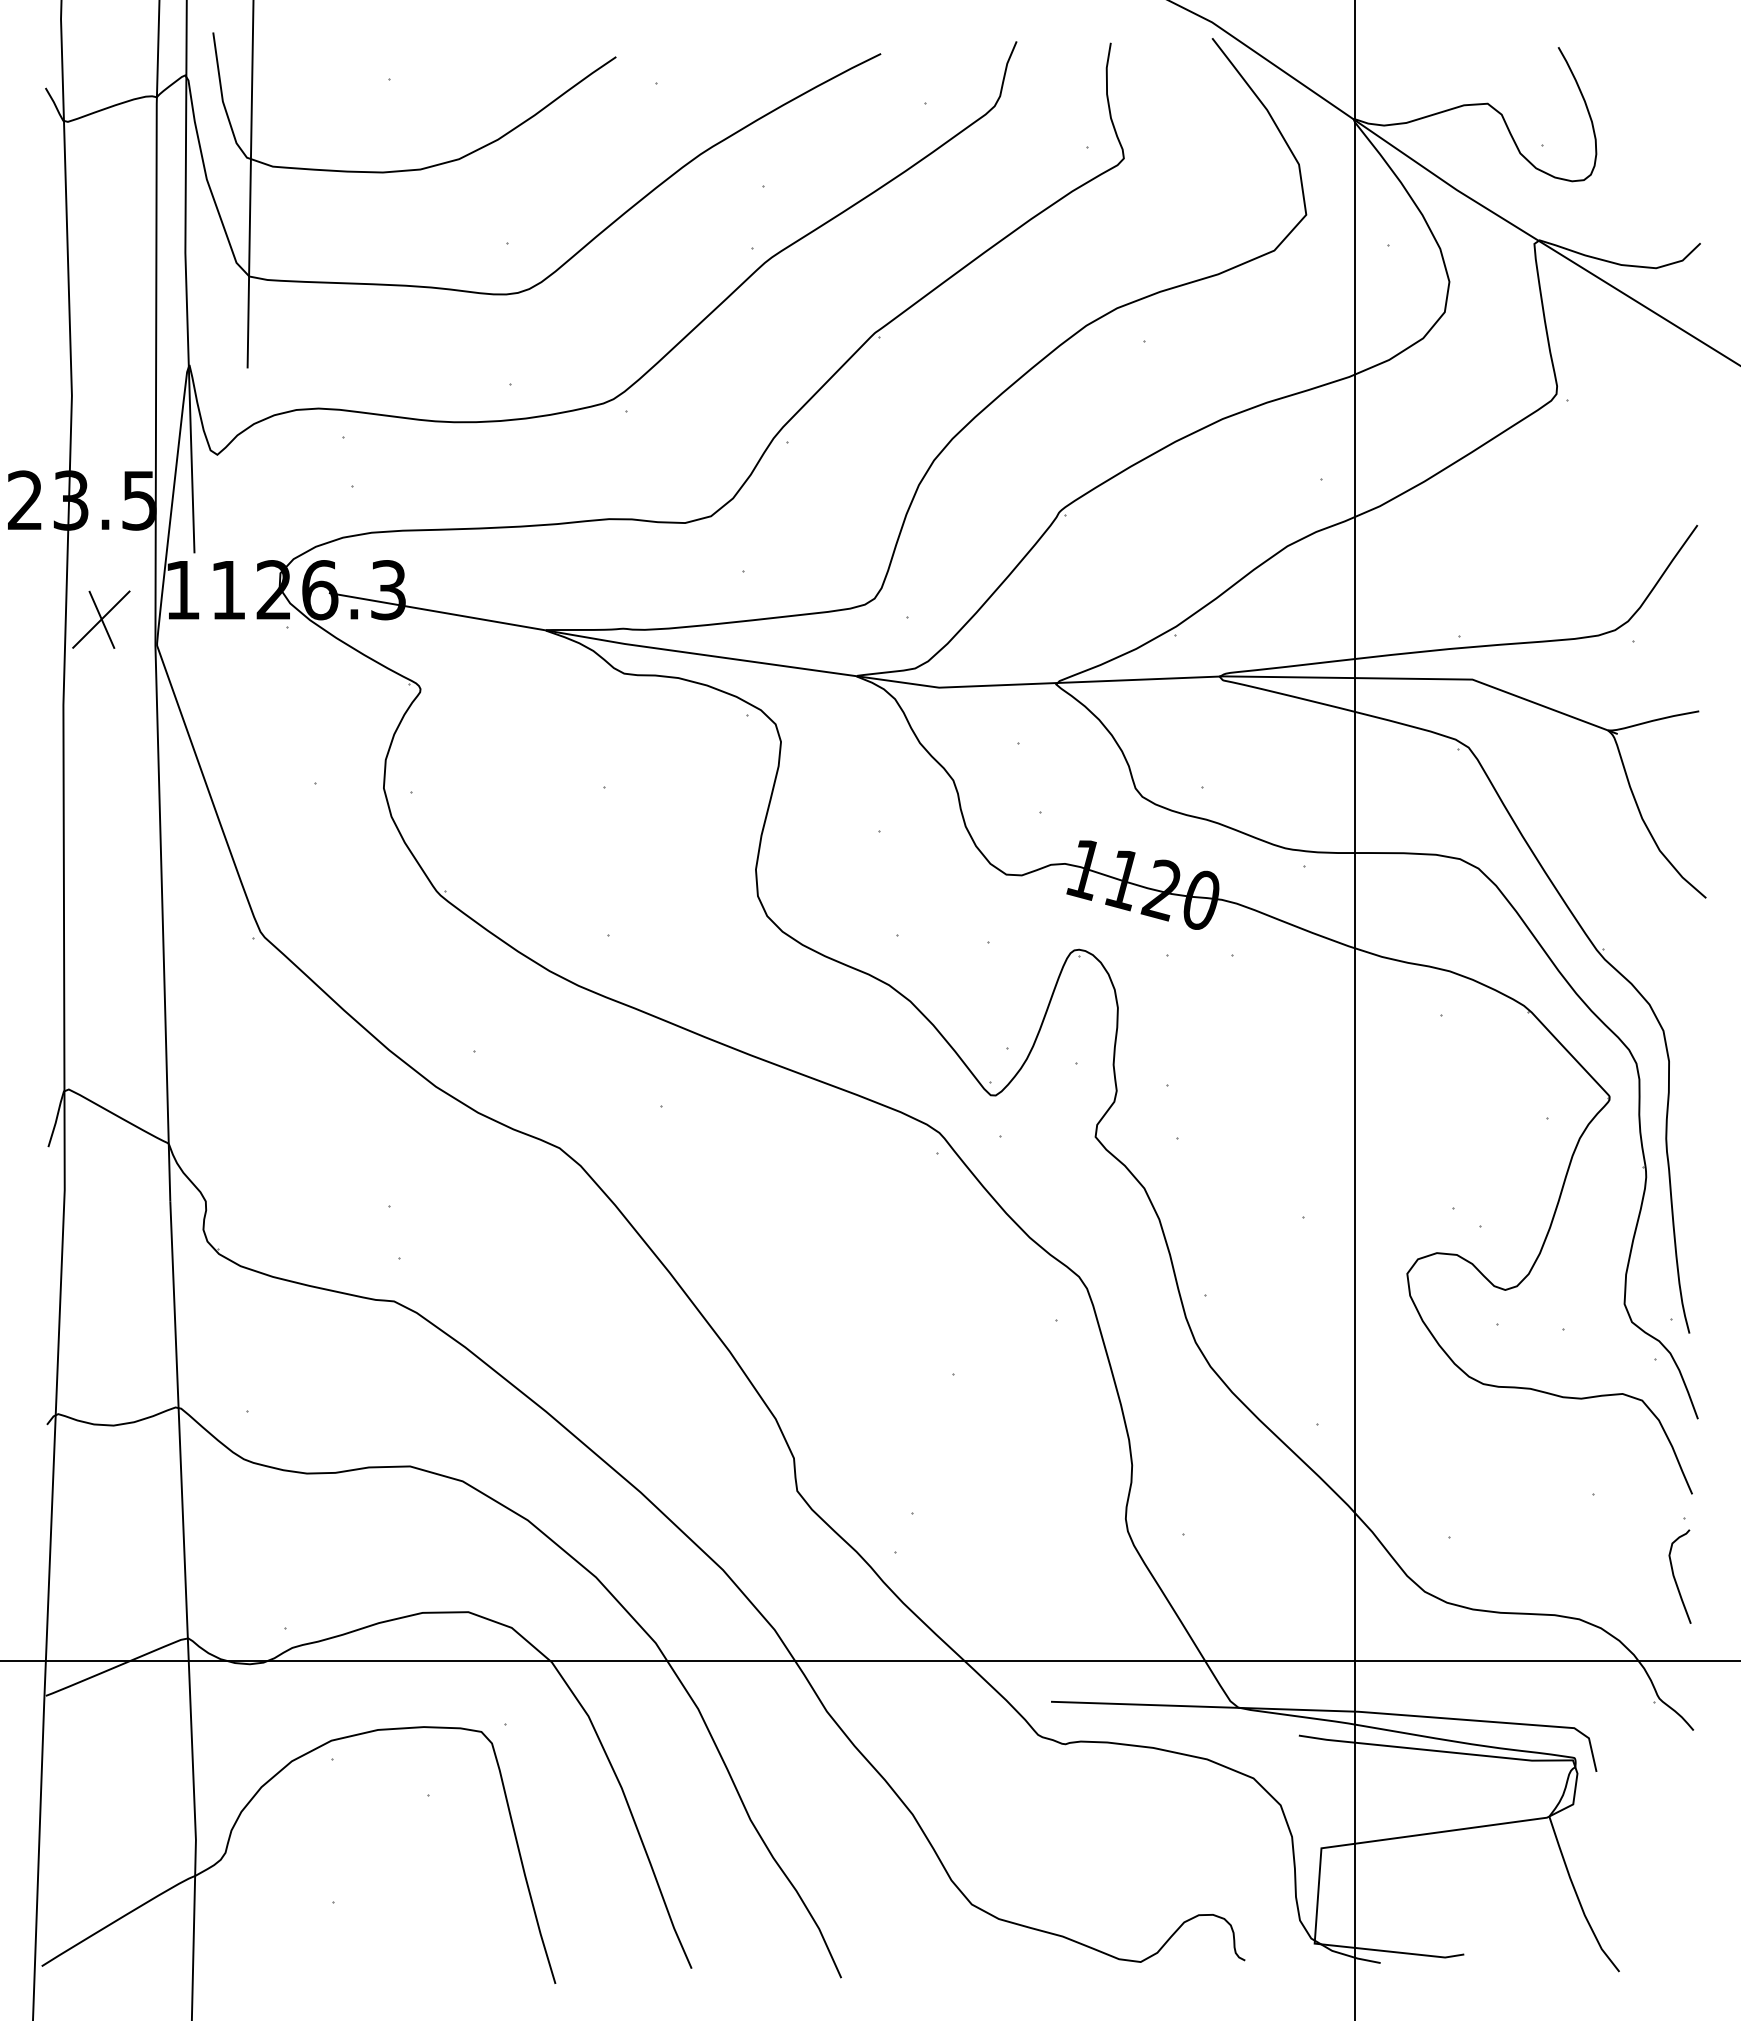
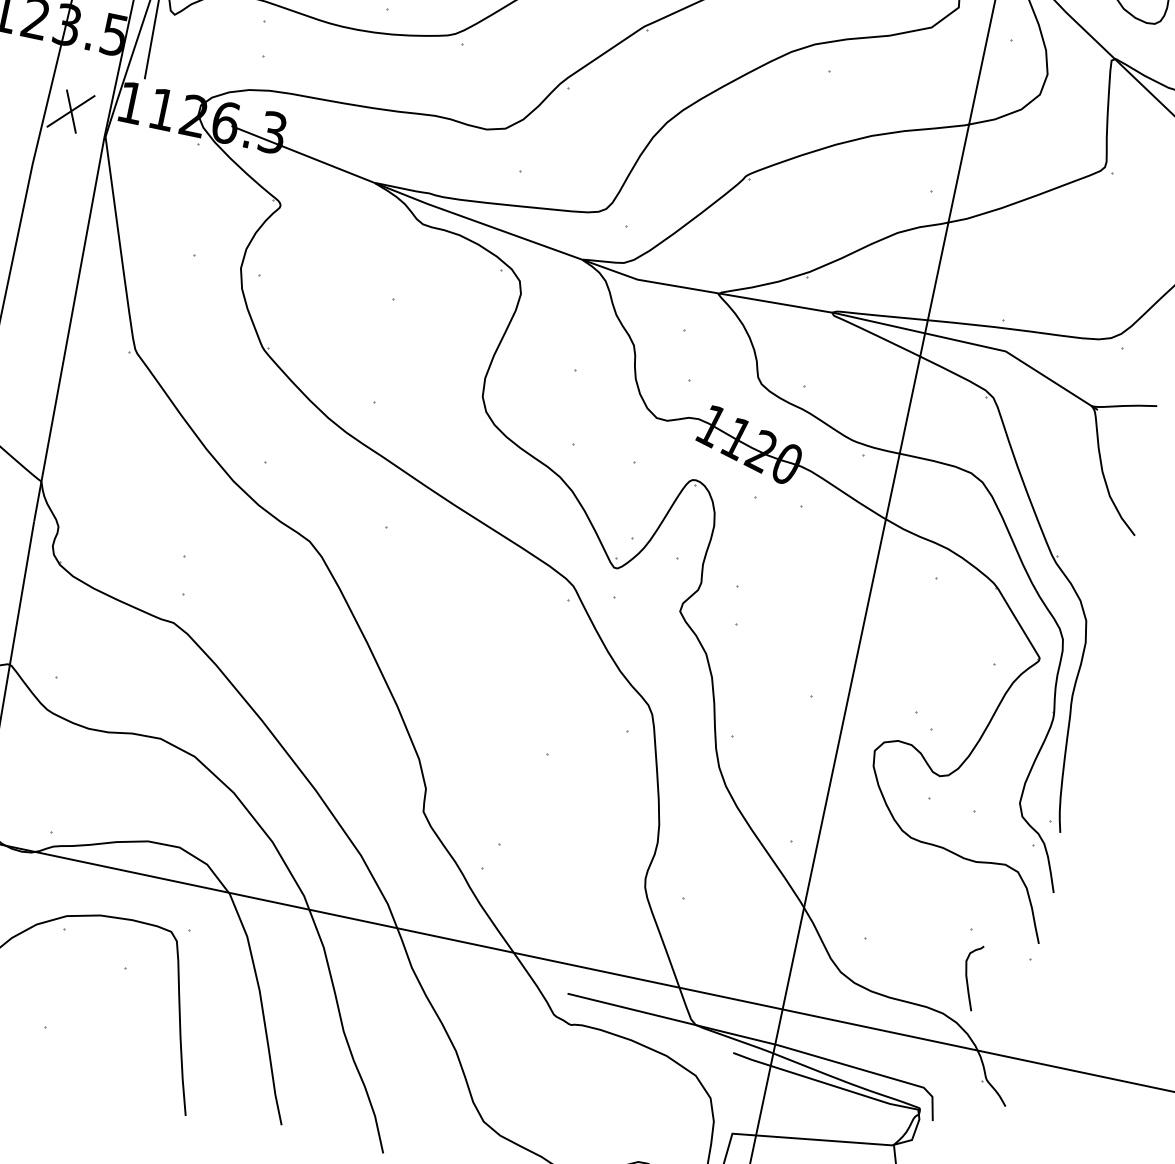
curve: (1675, 1577) -> (967, 977), moved

